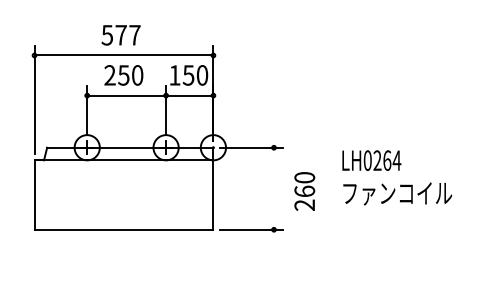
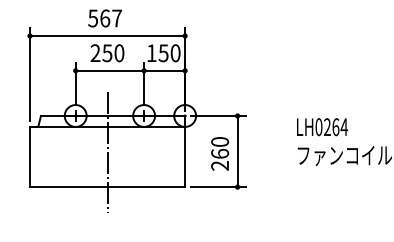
text: (120, 34) -> (104, 17), 577 -> 567
line: (273, 188) -> (237, 151), added
line: (123, 189) -> (107, 152), added
text: (304, 191) -> (219, 153), moved

